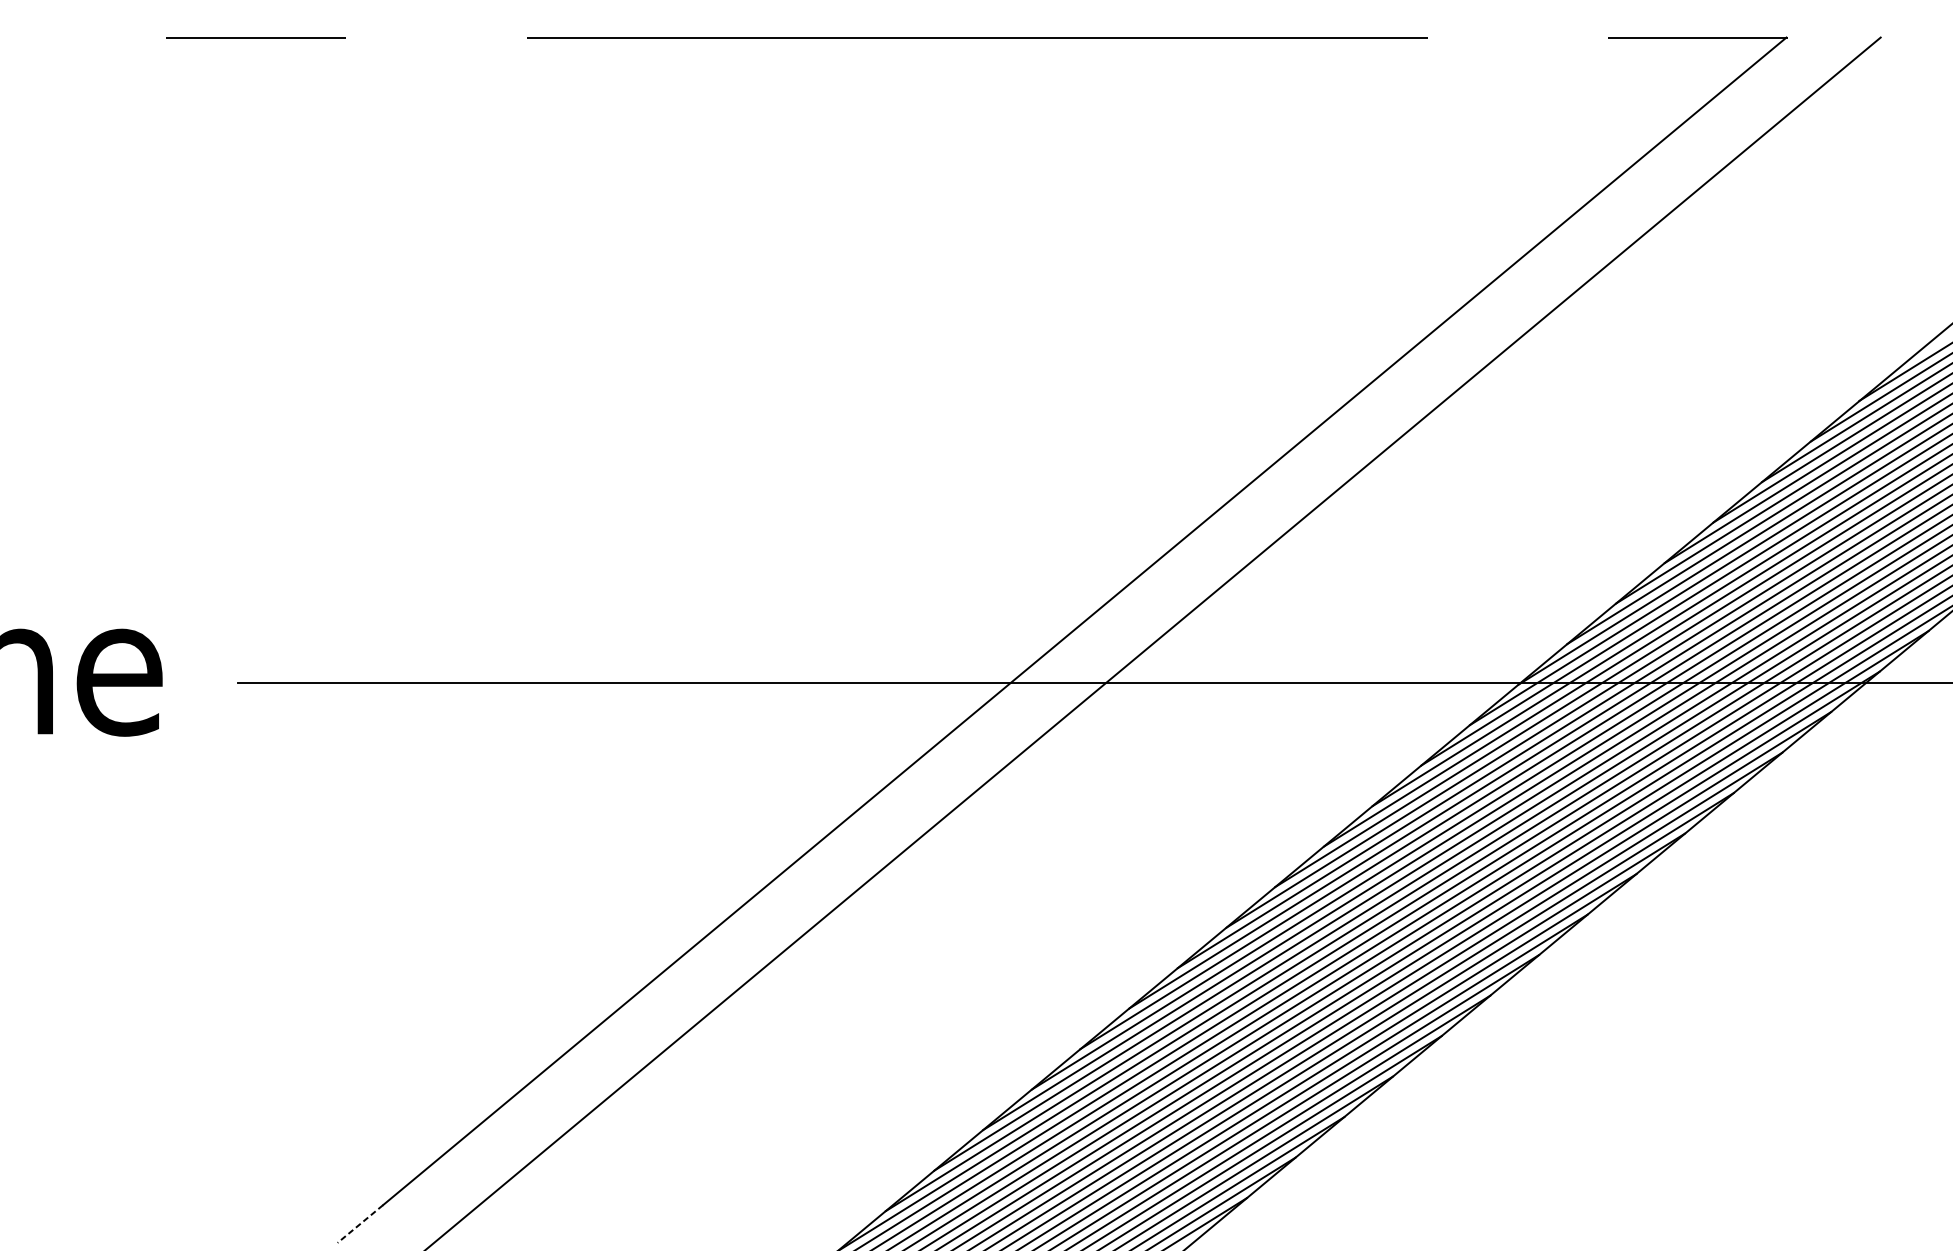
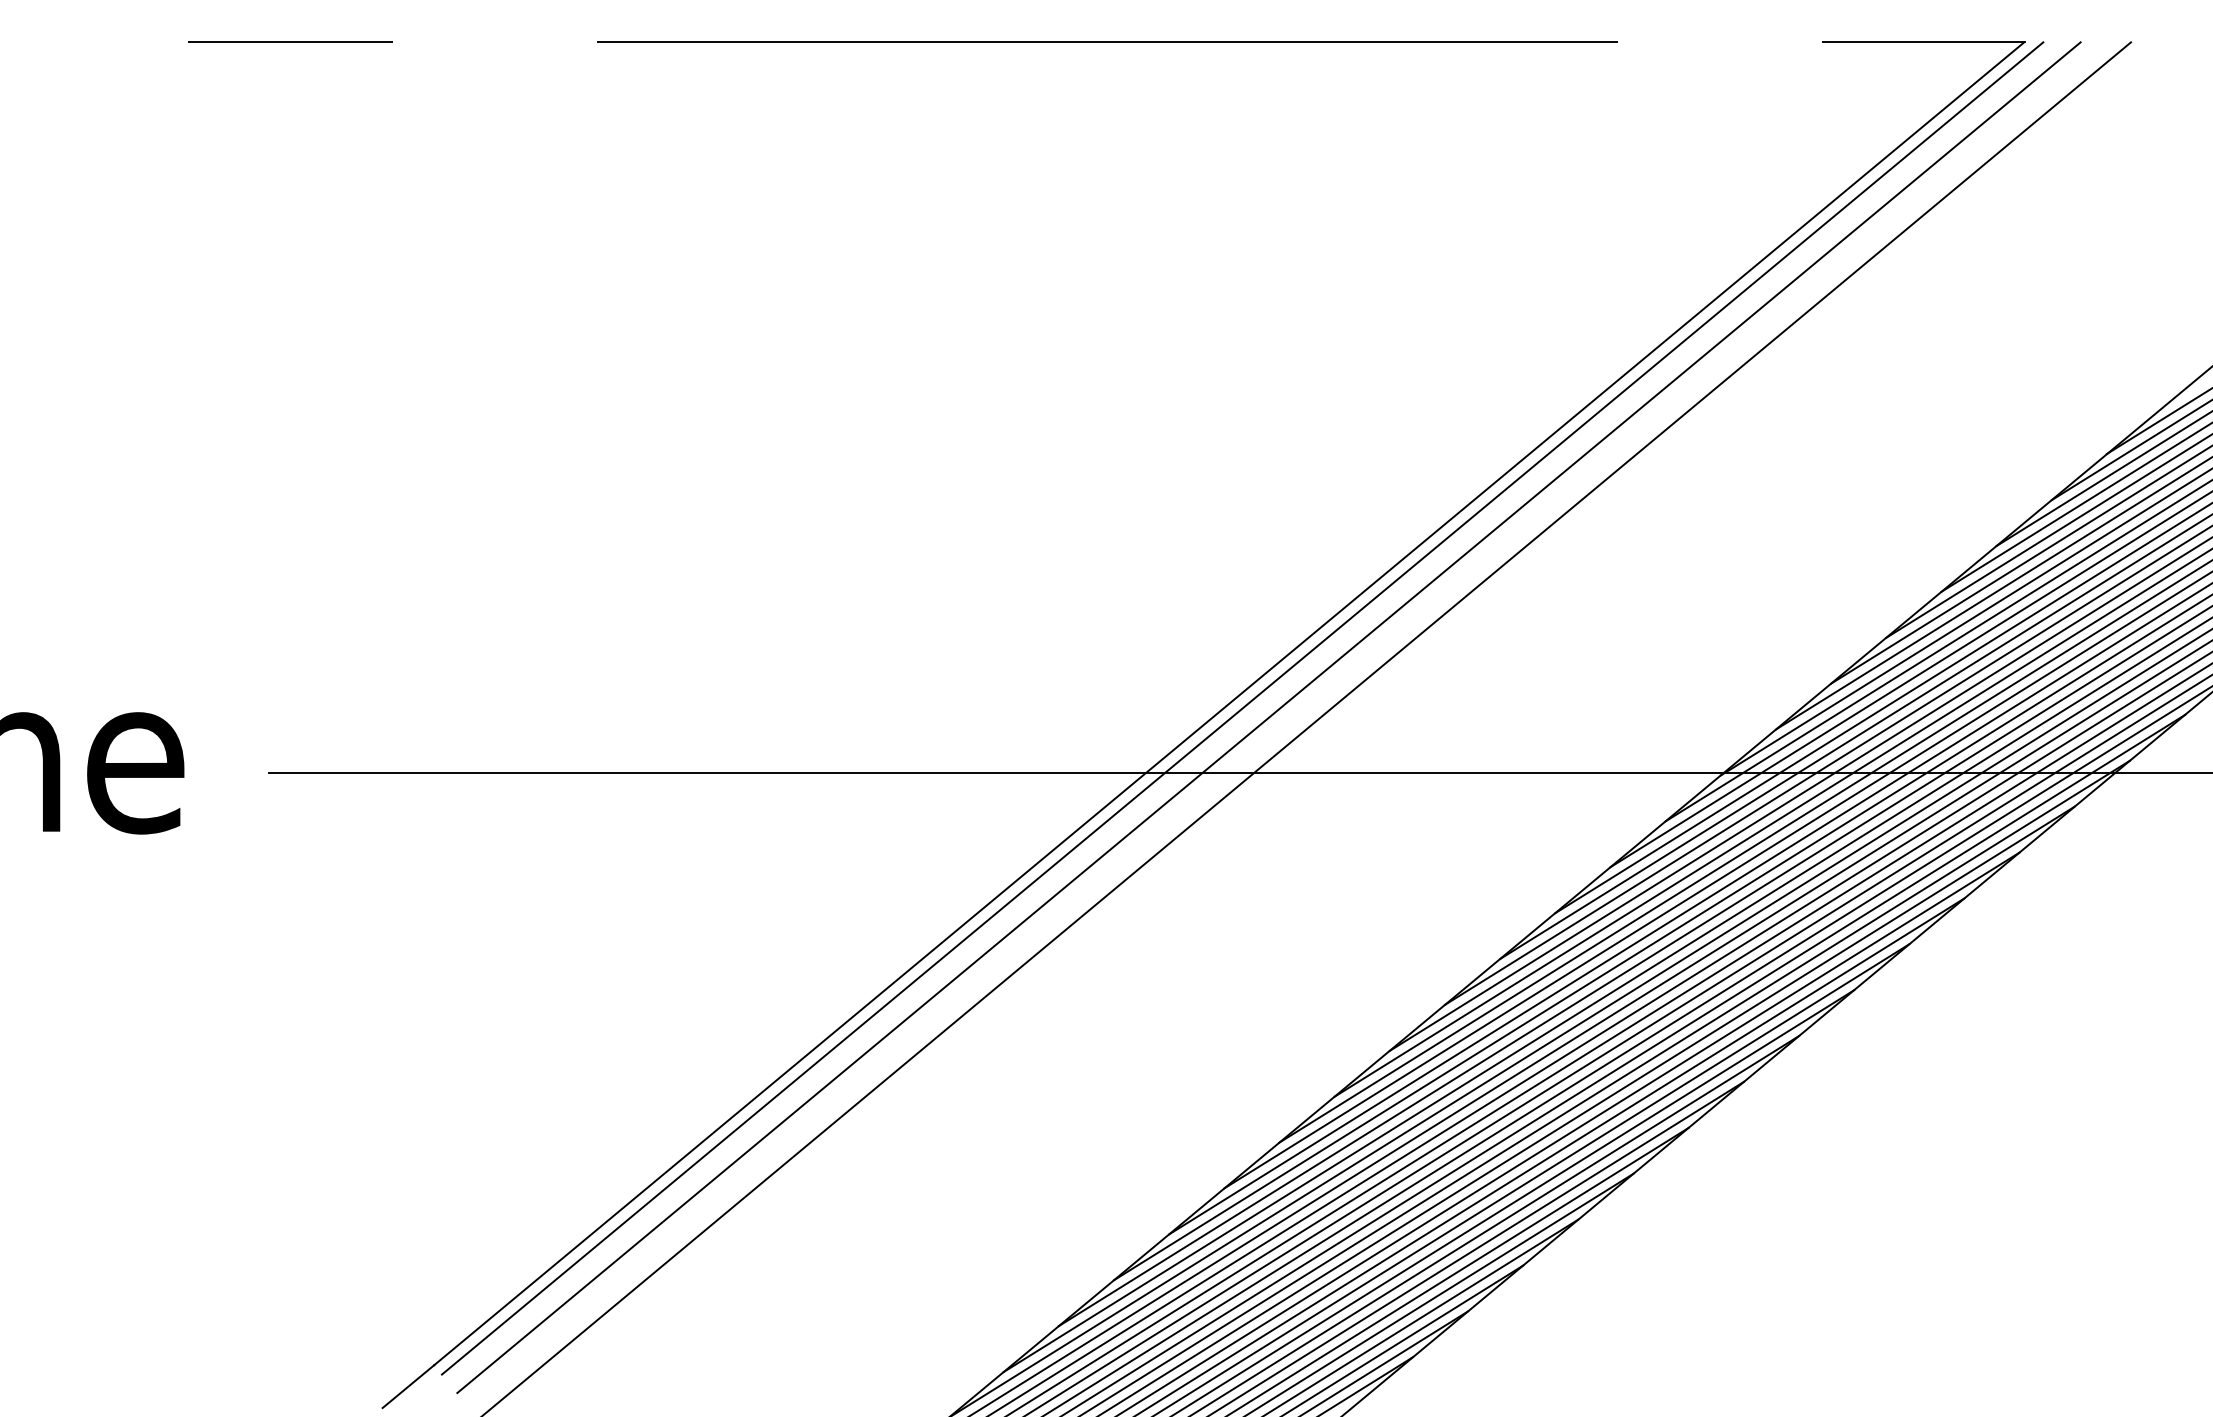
line: (1096, 625) -> (1242, 708), added
line: (1119, 633) -> (1268, 717), added
line: (360, 1223) -> (408, 1386), dashed -> solid

